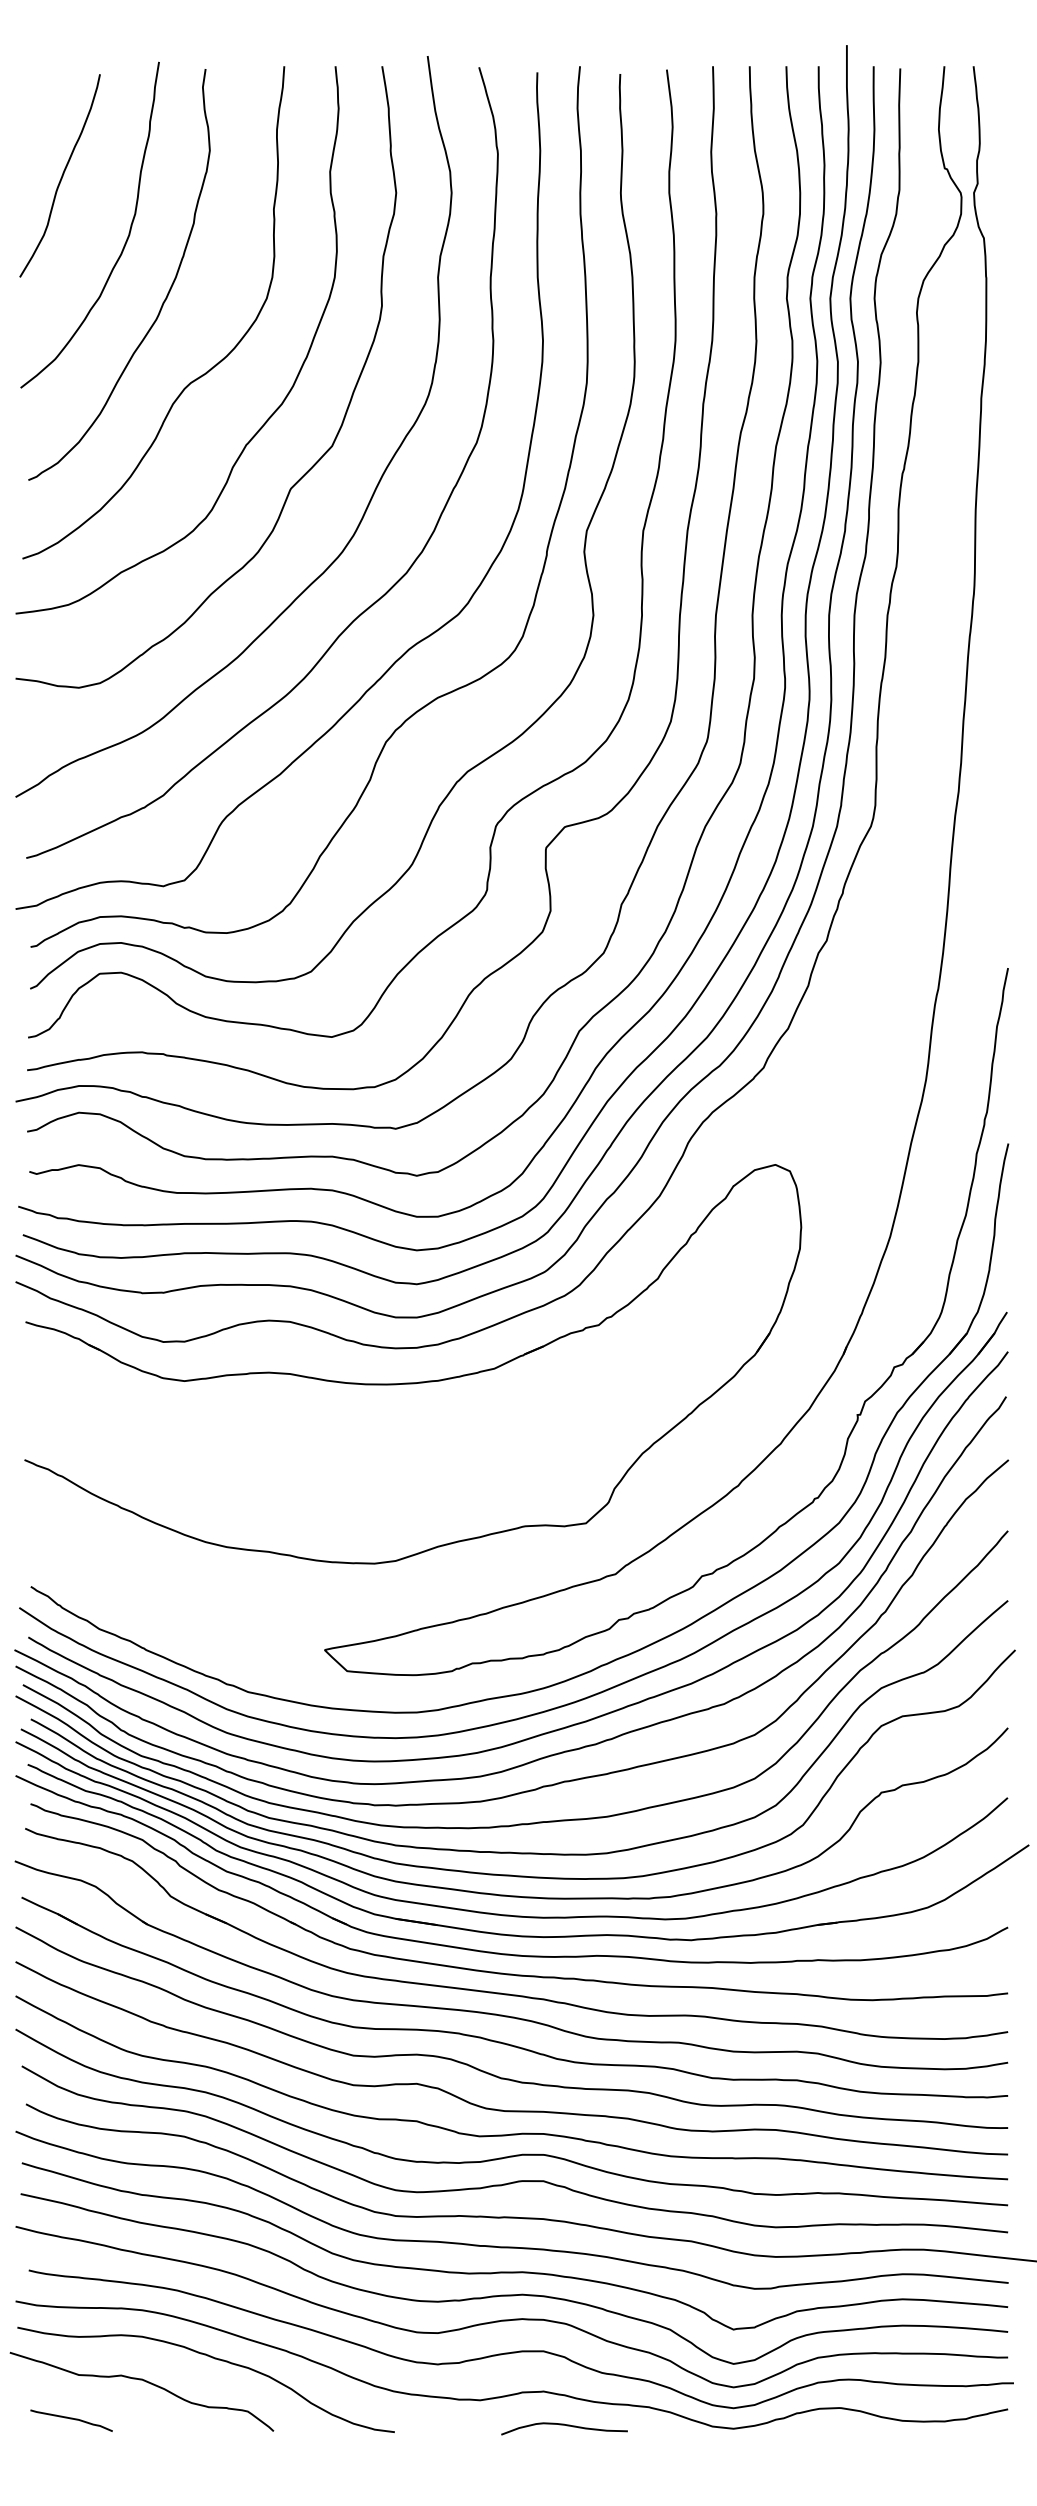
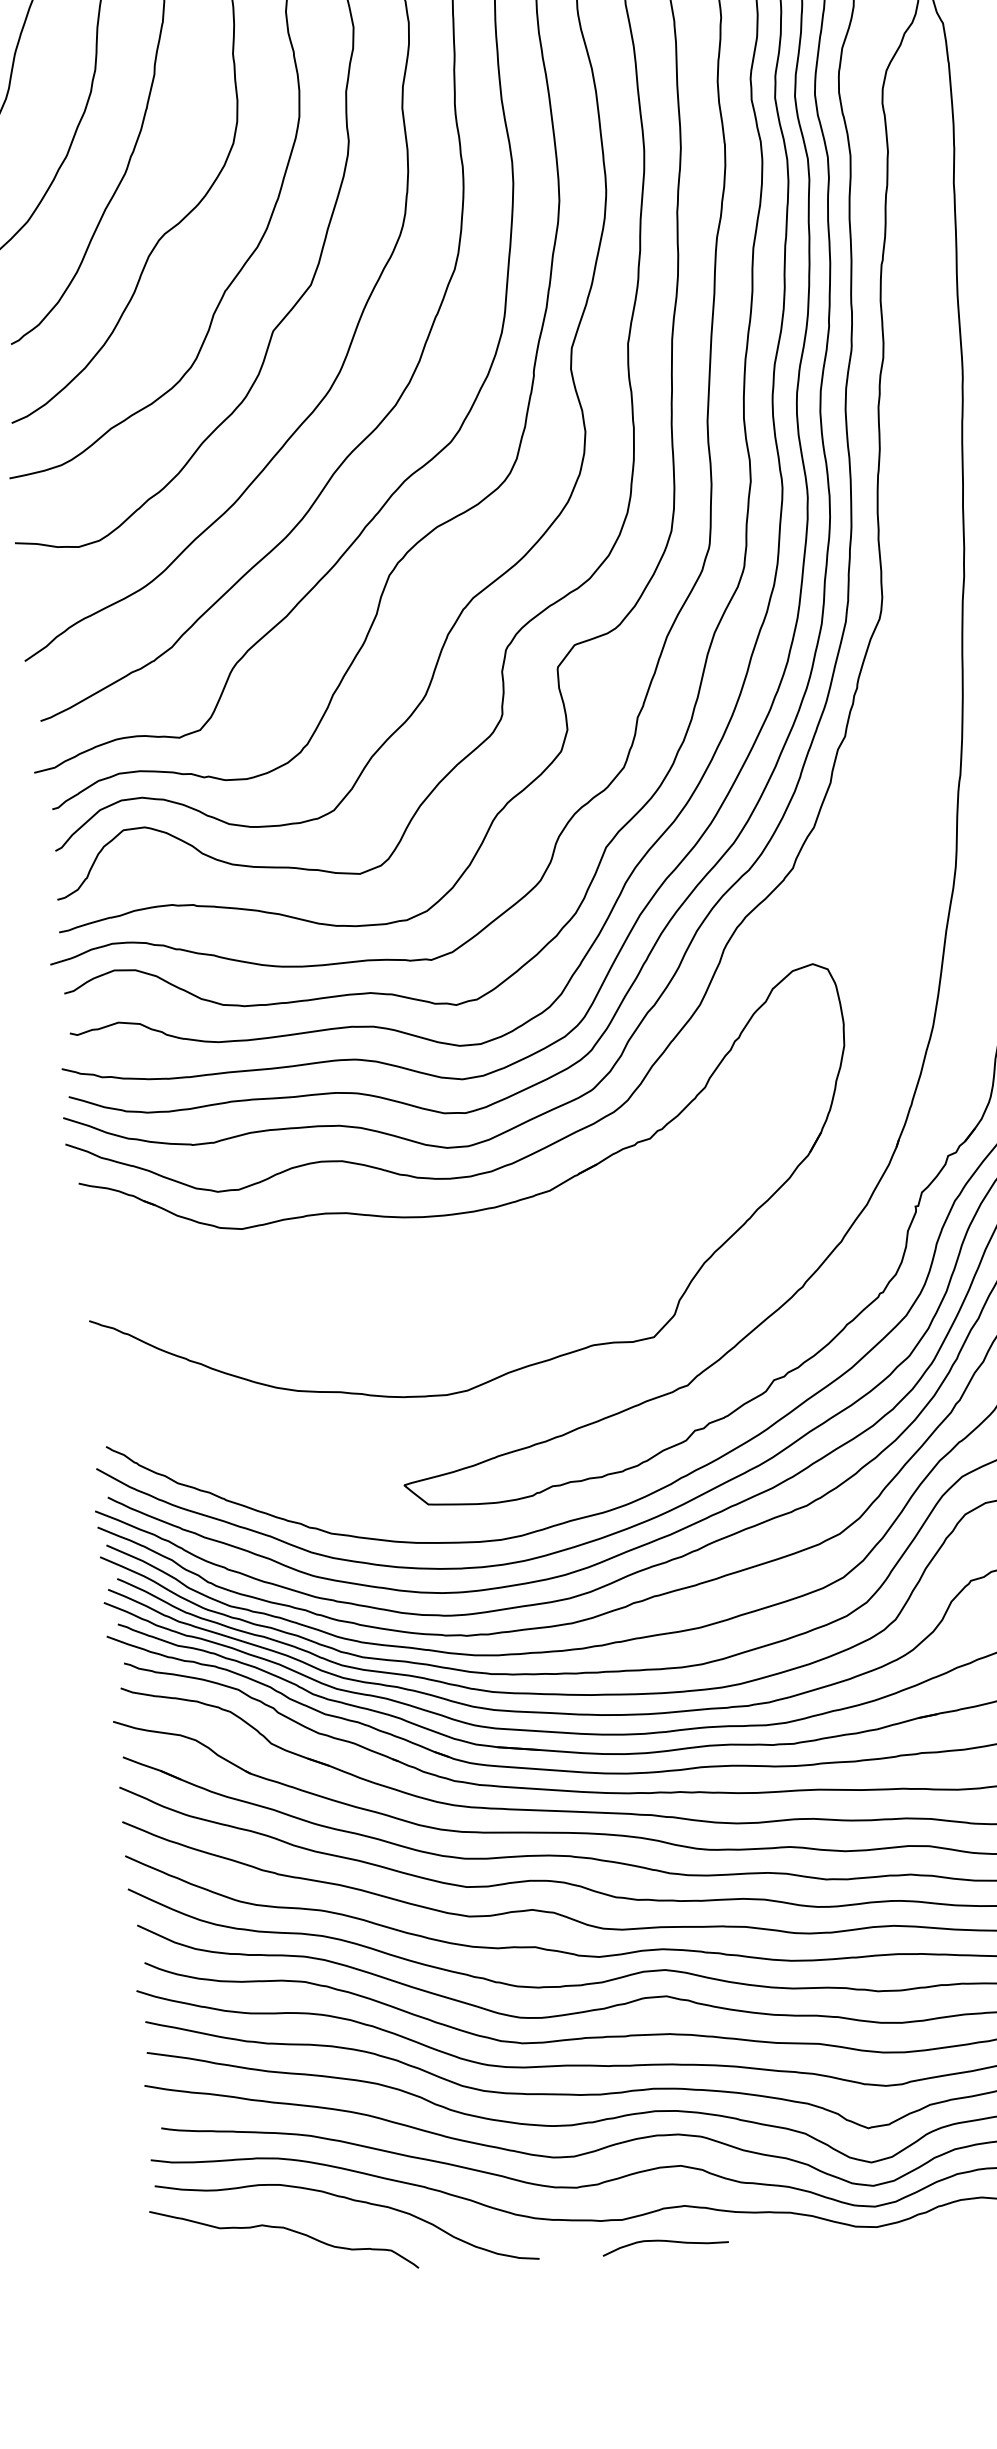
curve: (71, 2419) -> (216, 2273), removed
curve: (564, 2425) -> (665, 2241), moved

